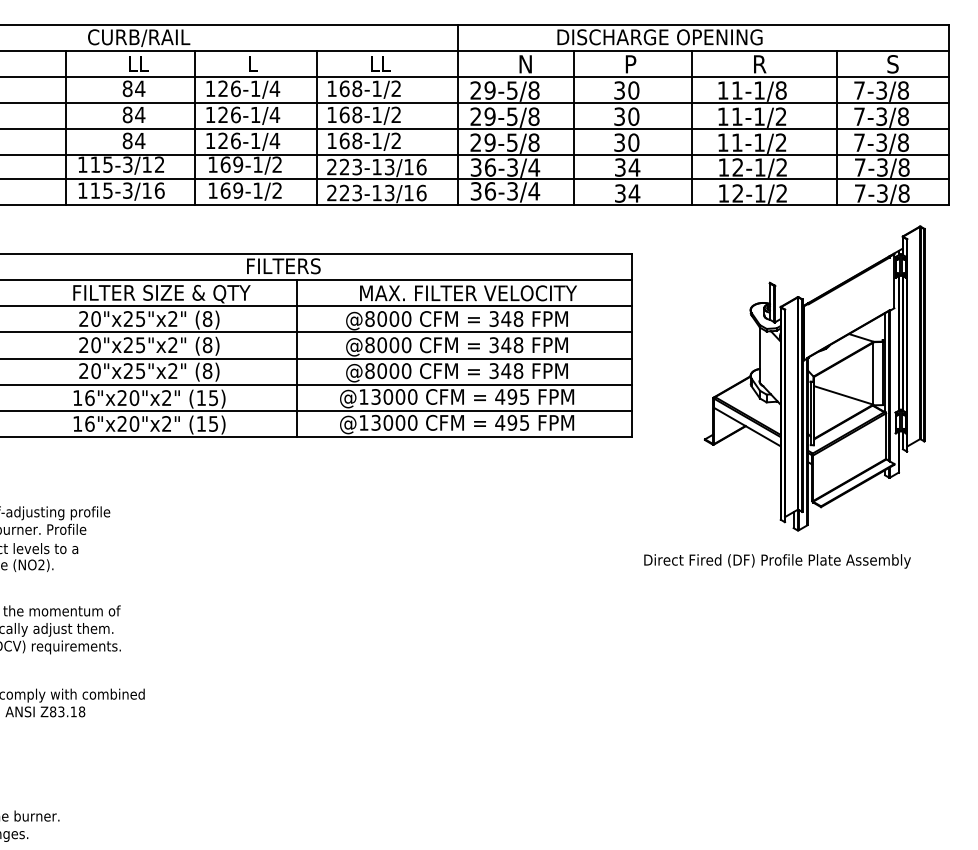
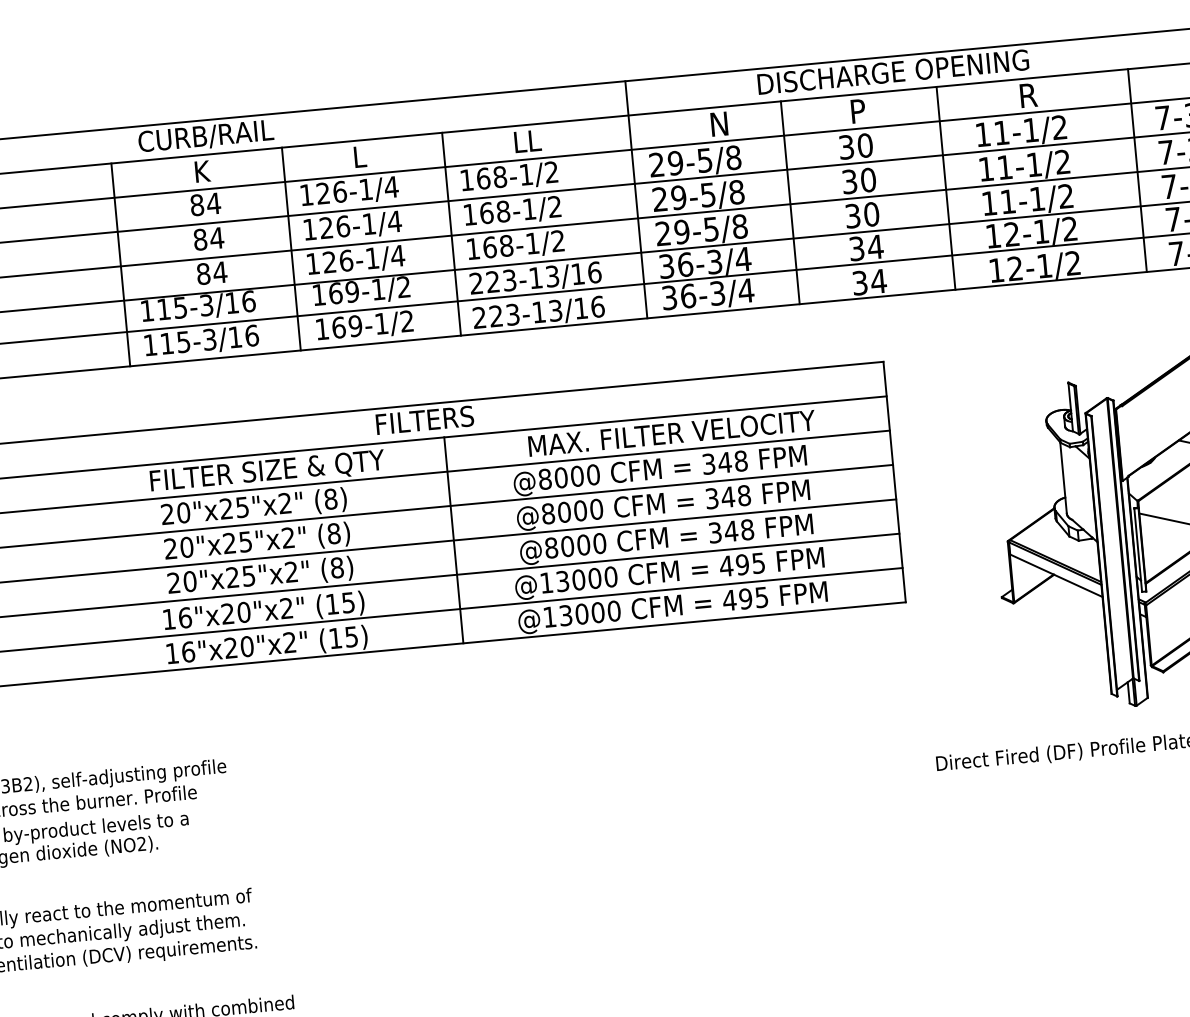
text: (138, 63) -> (208, 170), LL -> K
text: (780, 90) -> (1058, 127), 11-1/8 -> 11-1/2
text: (159, 164) -> (248, 301), 115-3/12 -> 115-3/16

